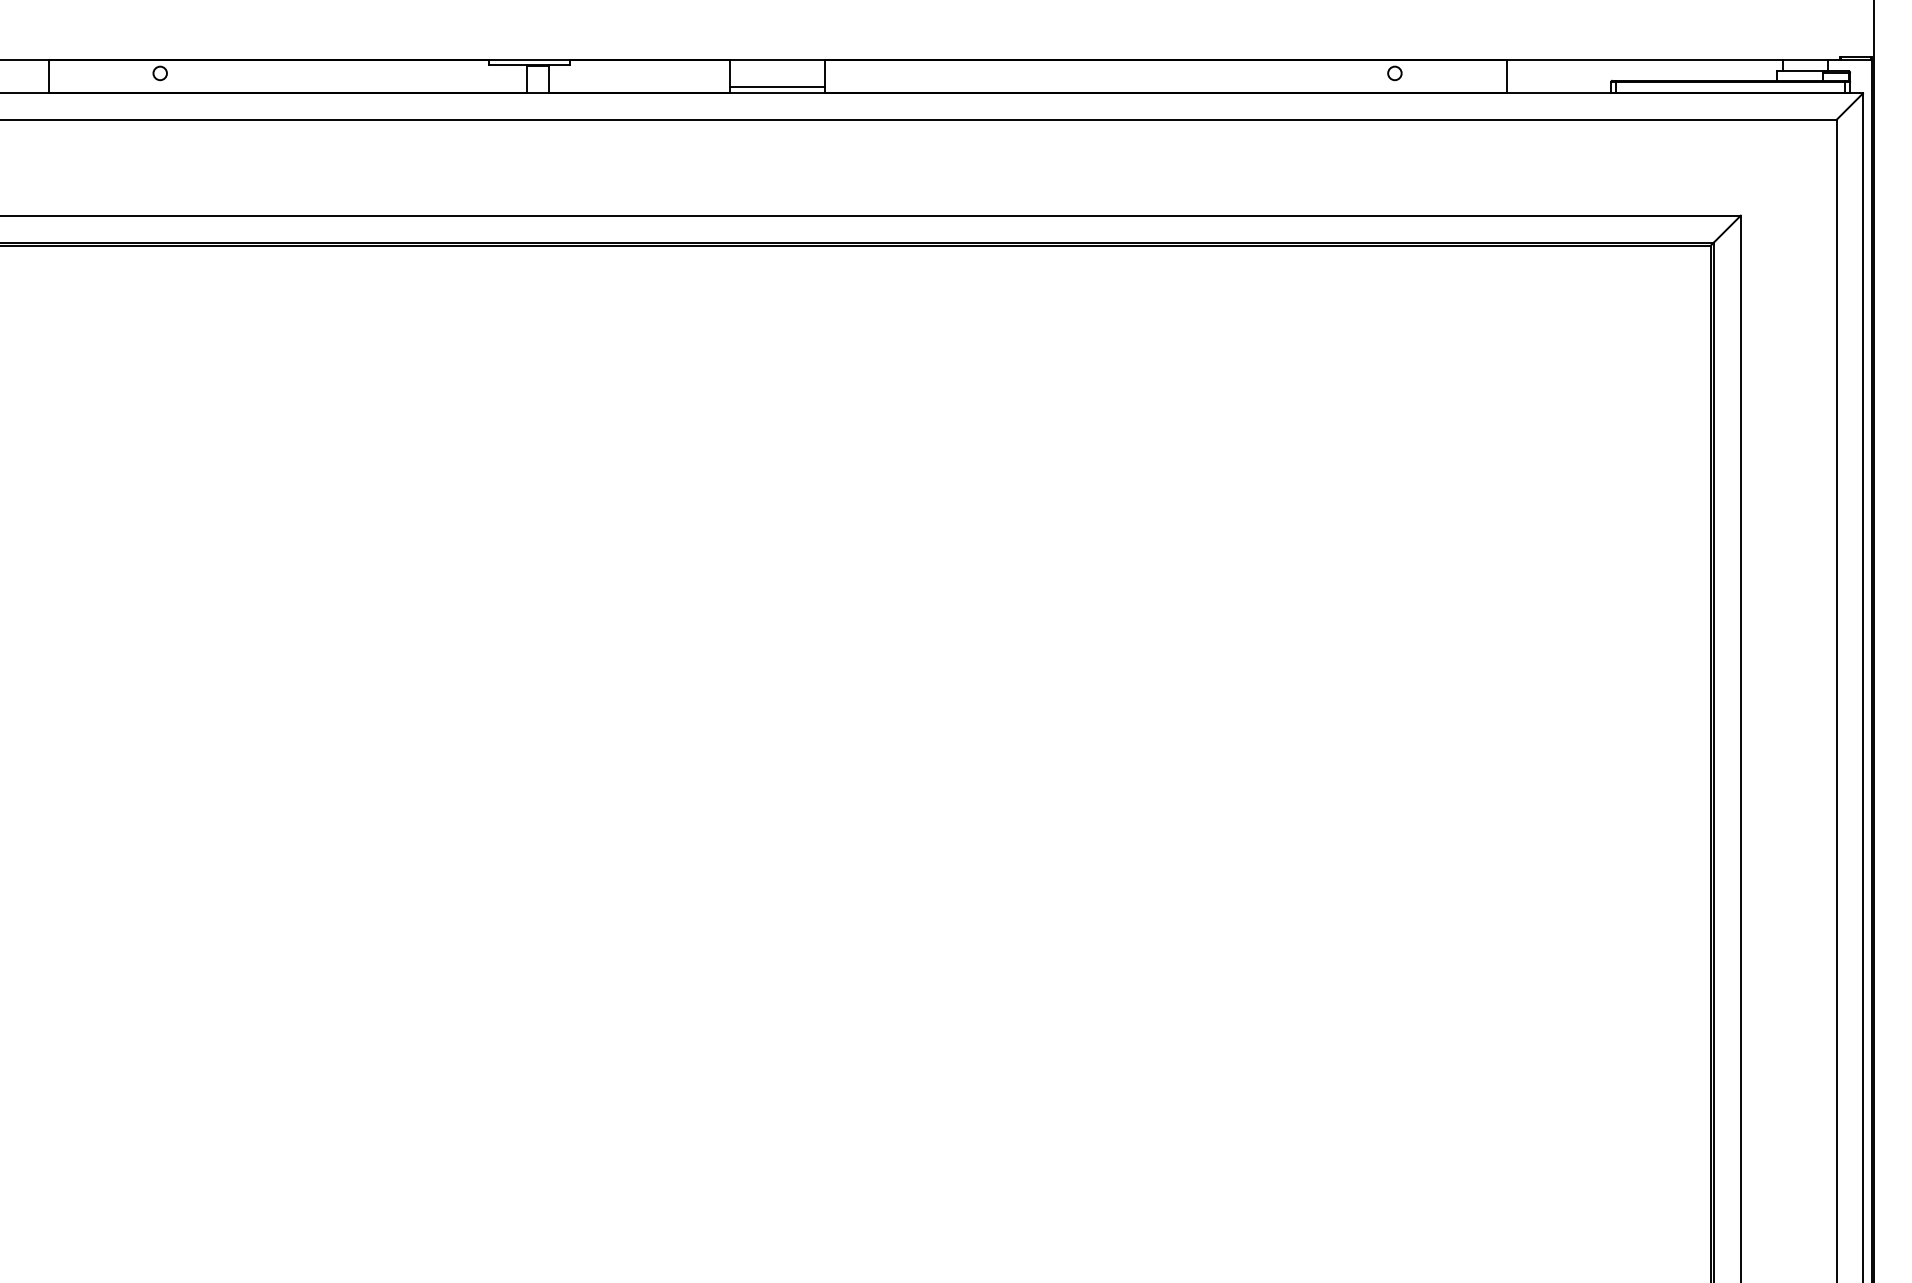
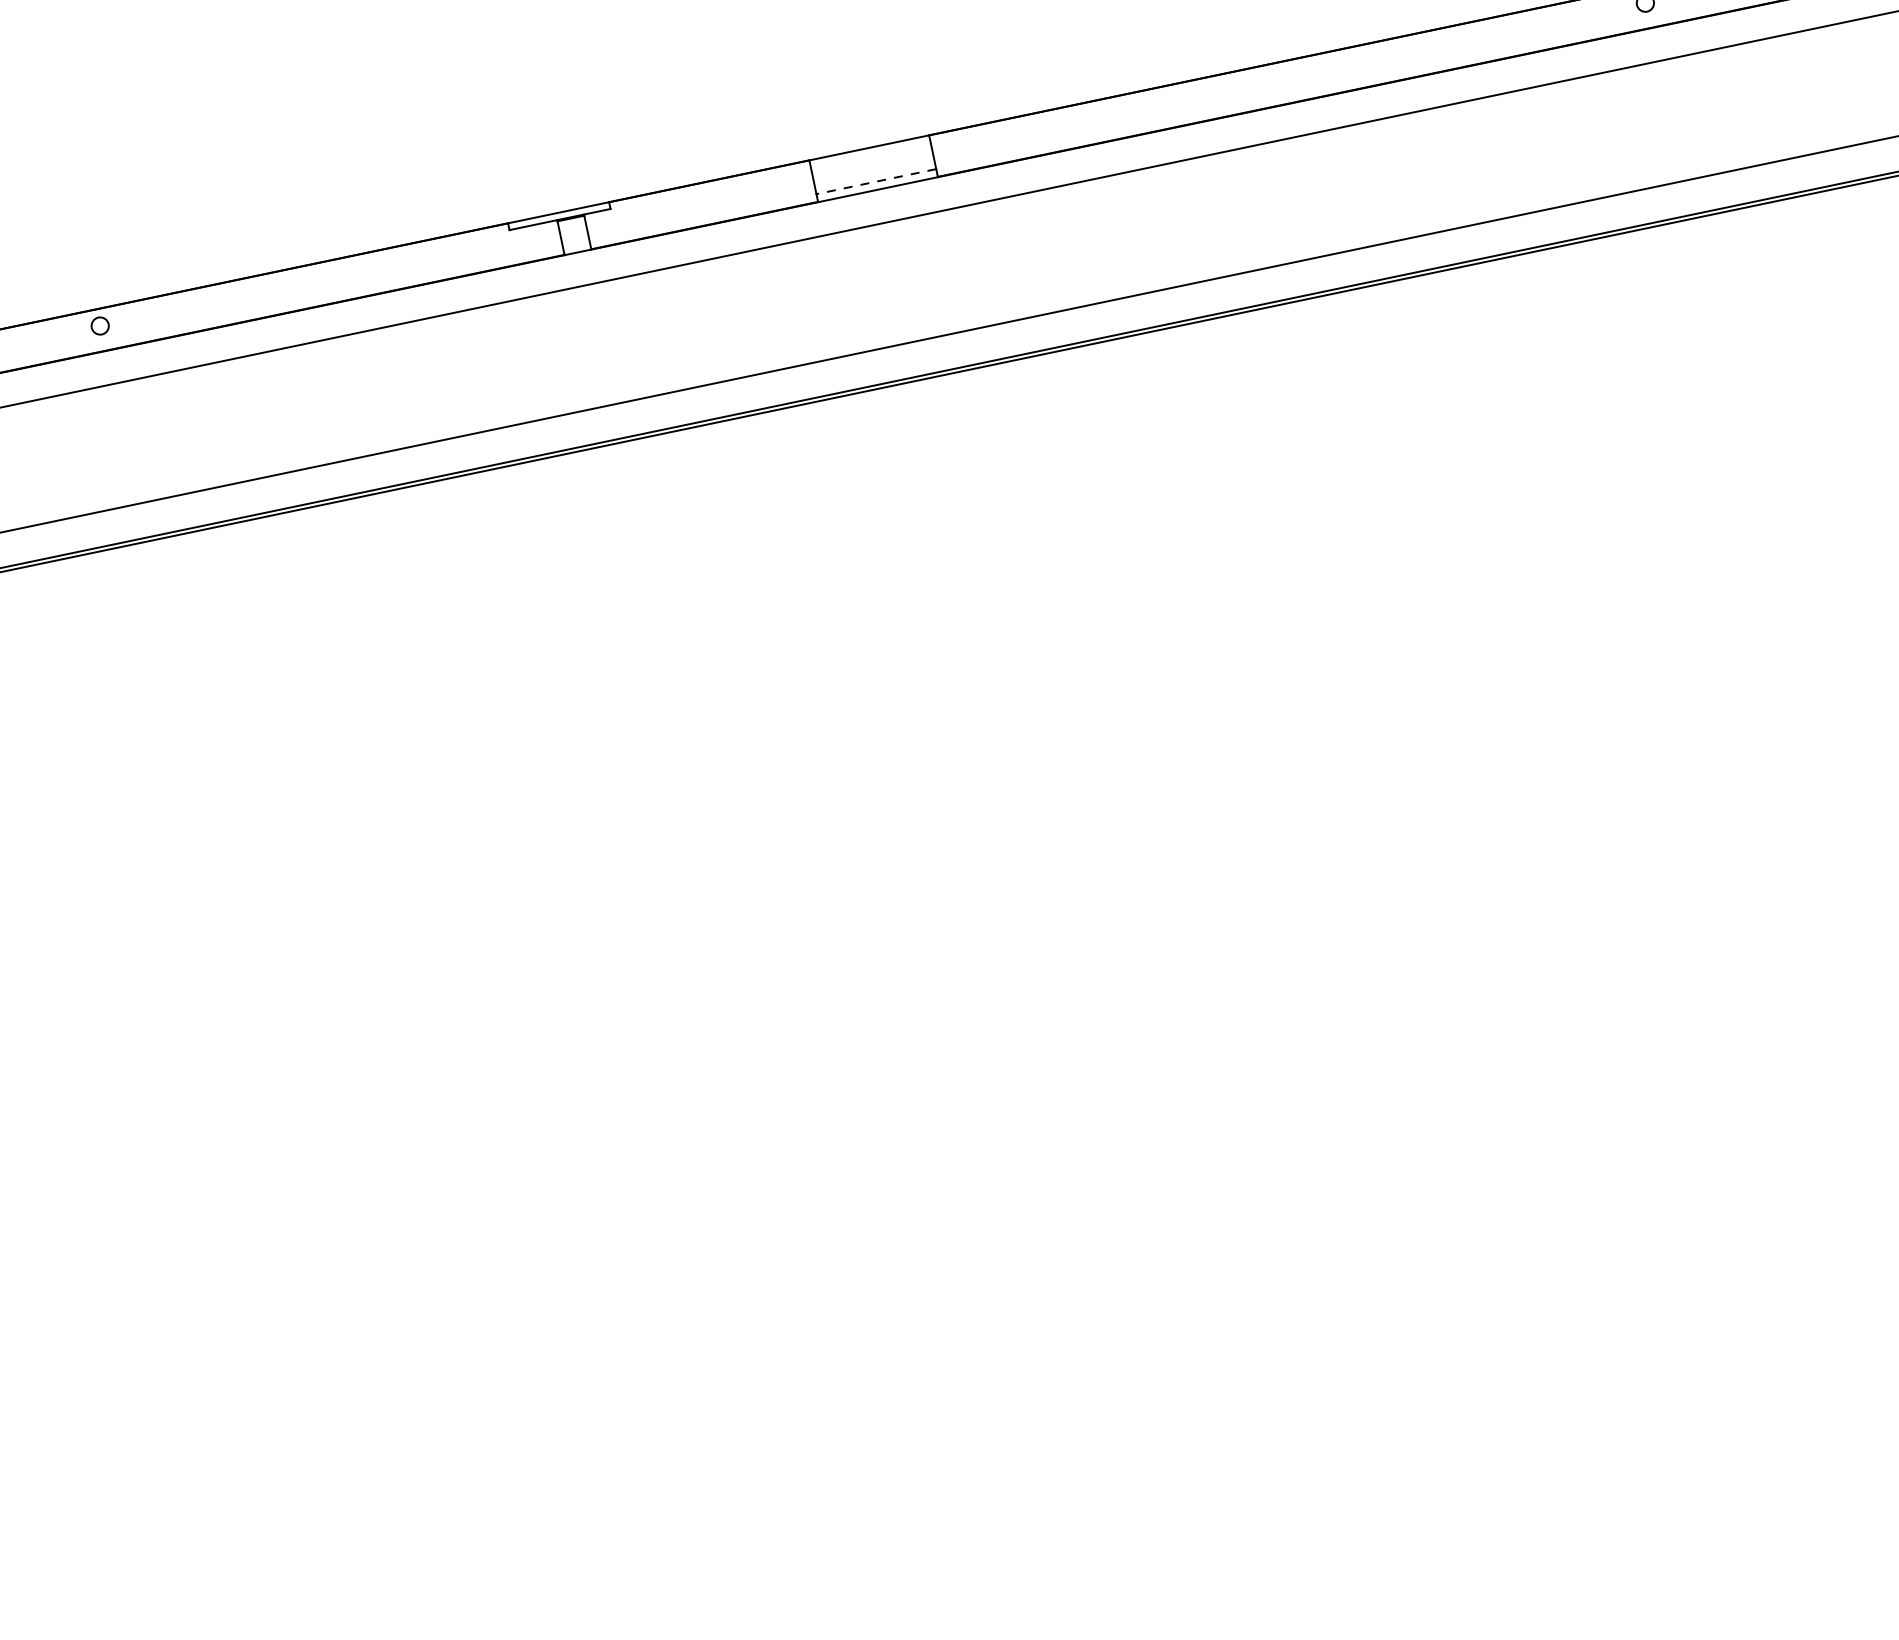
line: (777, 87) -> (876, 182), solid -> dashed

